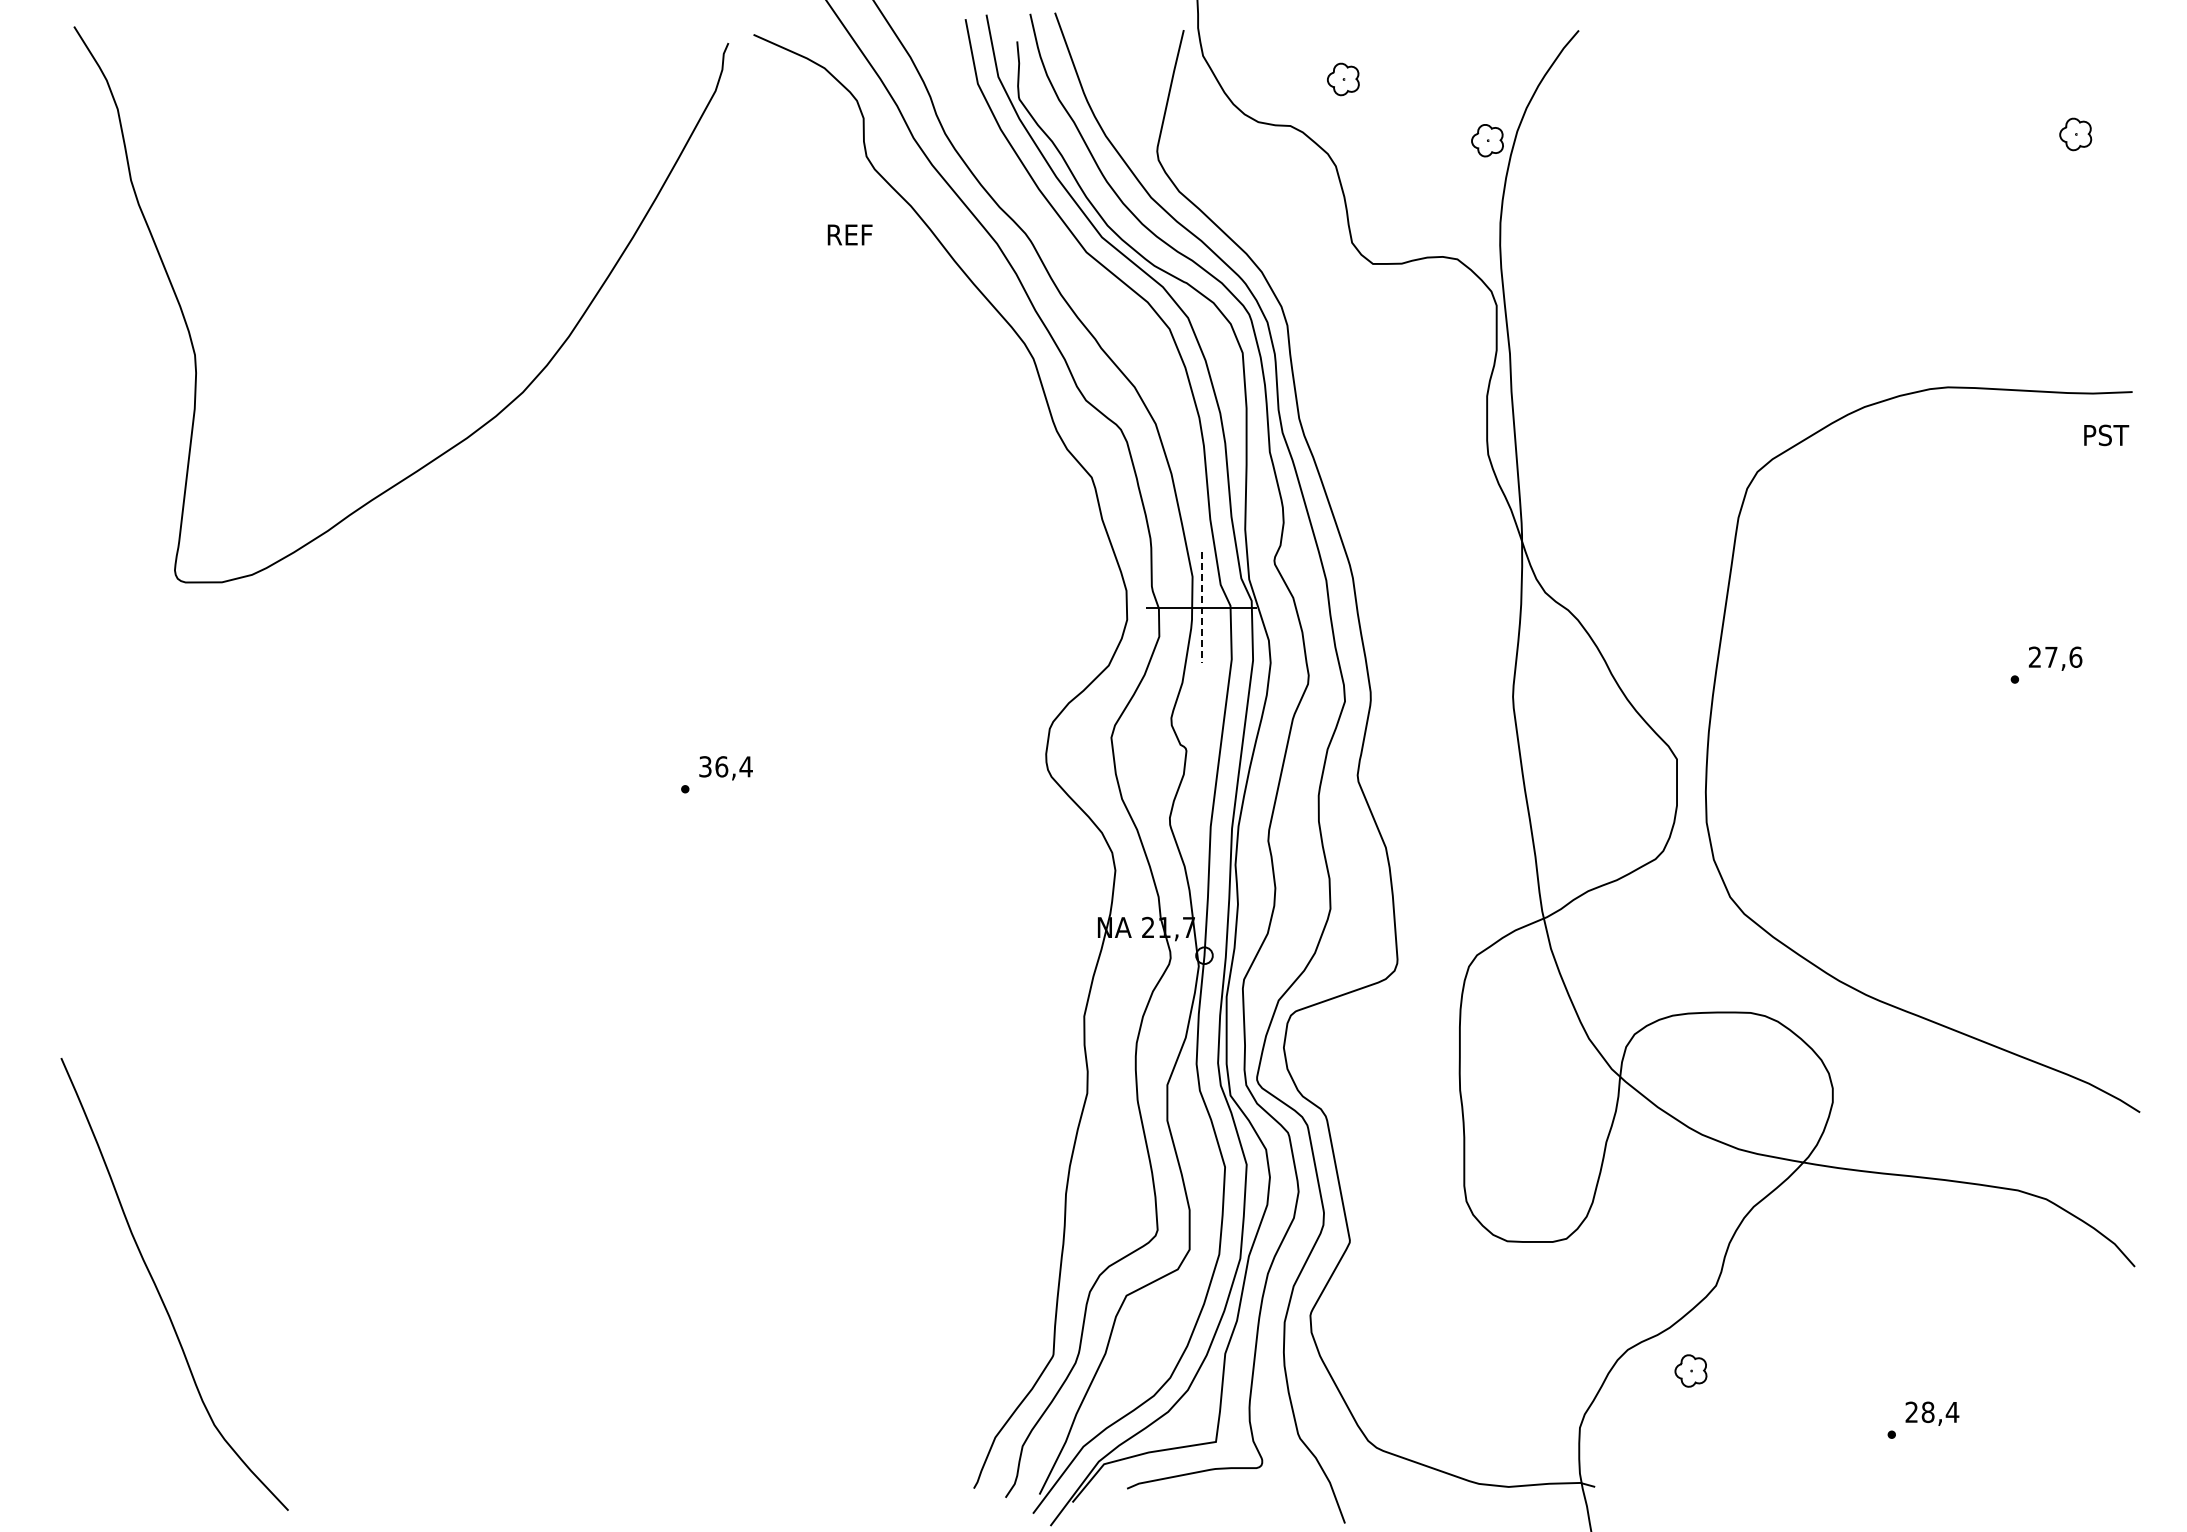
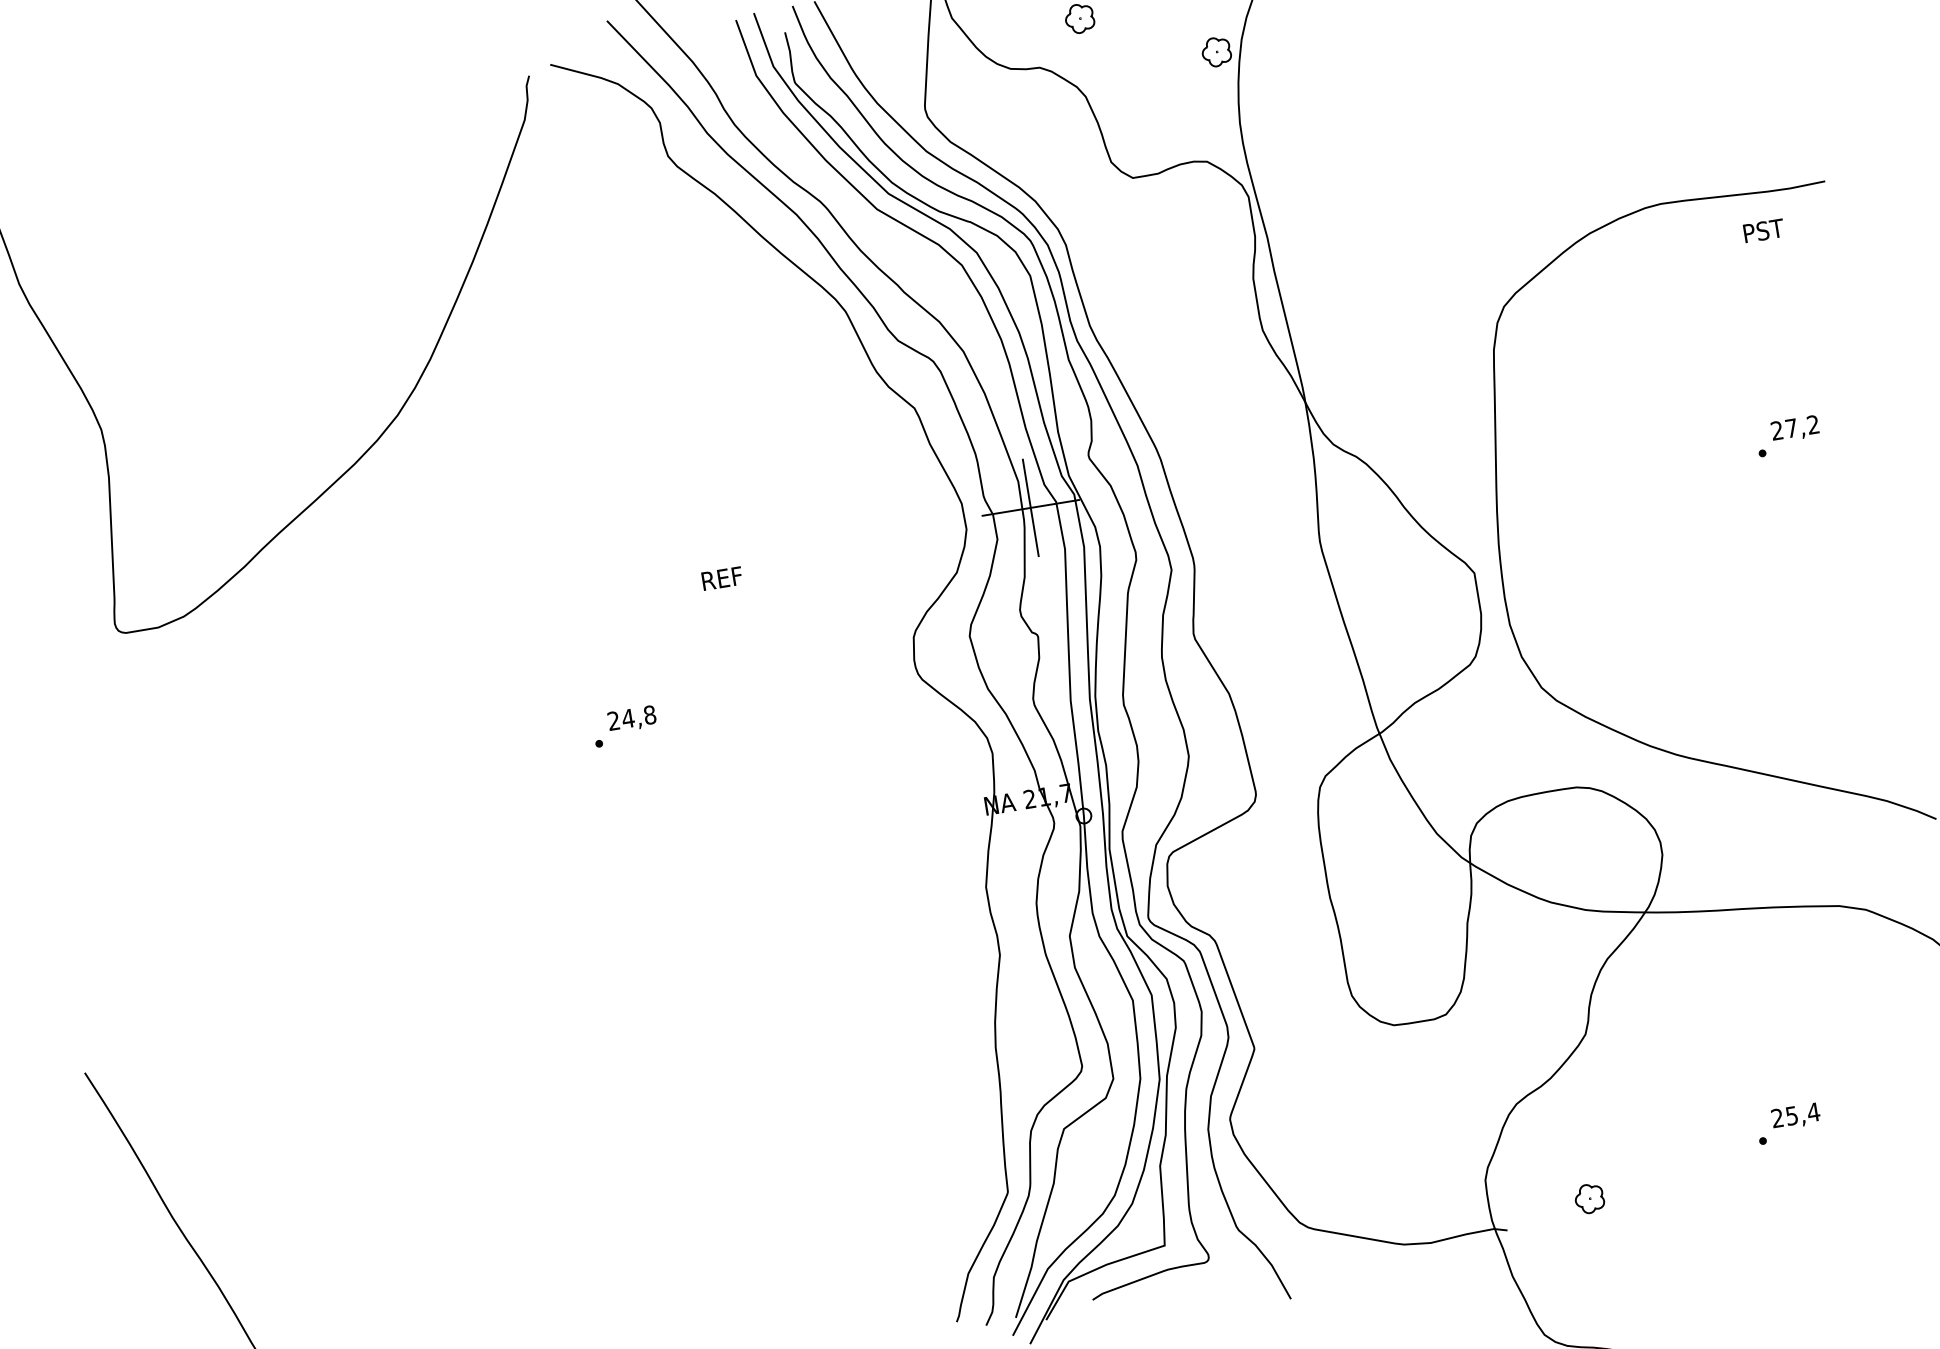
text: (849, 234) -> (721, 578), moved
text: (2106, 435) -> (1763, 230), moved
line: (1201, 608) -> (1030, 508), dashed -> solid
text: (2075, 656) -> (1812, 424), 27,6 -> 27,2
text: (725, 766) -> (631, 717), 36,4 -> 24,8
part: (1690, 1370) -> (1589, 1198), moved
text: (1927, 1412) -> (1791, 1116), 28,4 -> 25,4

